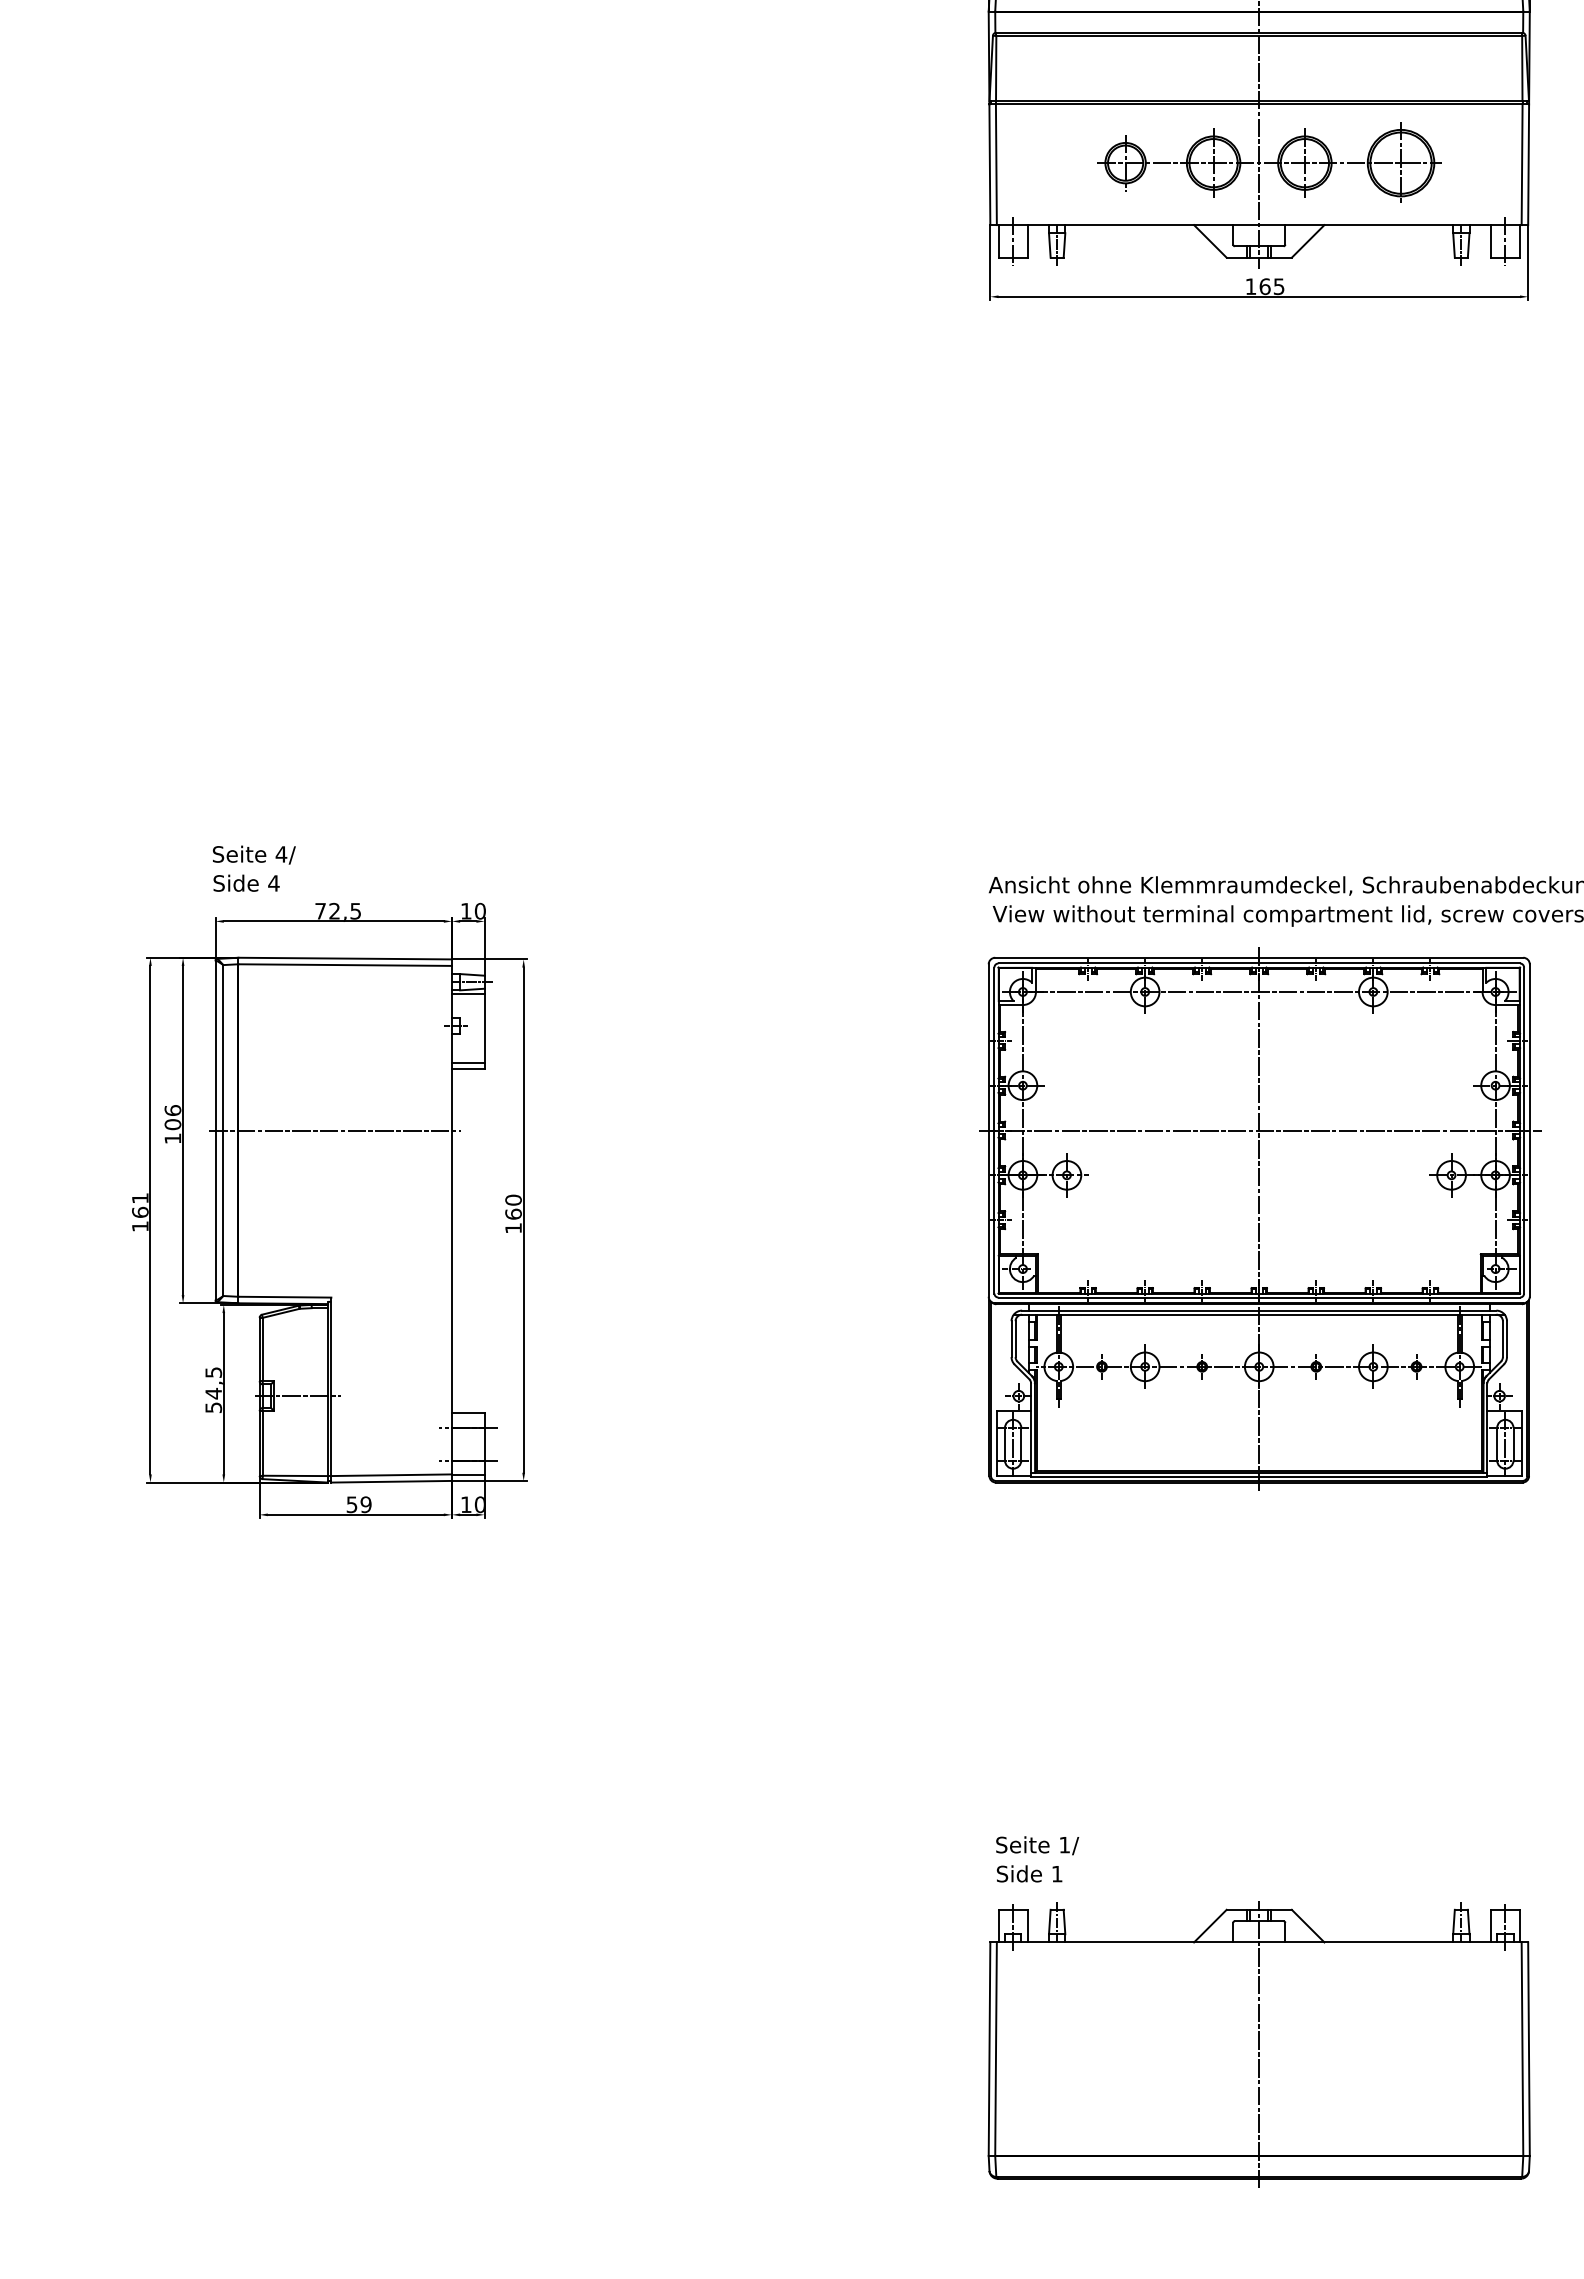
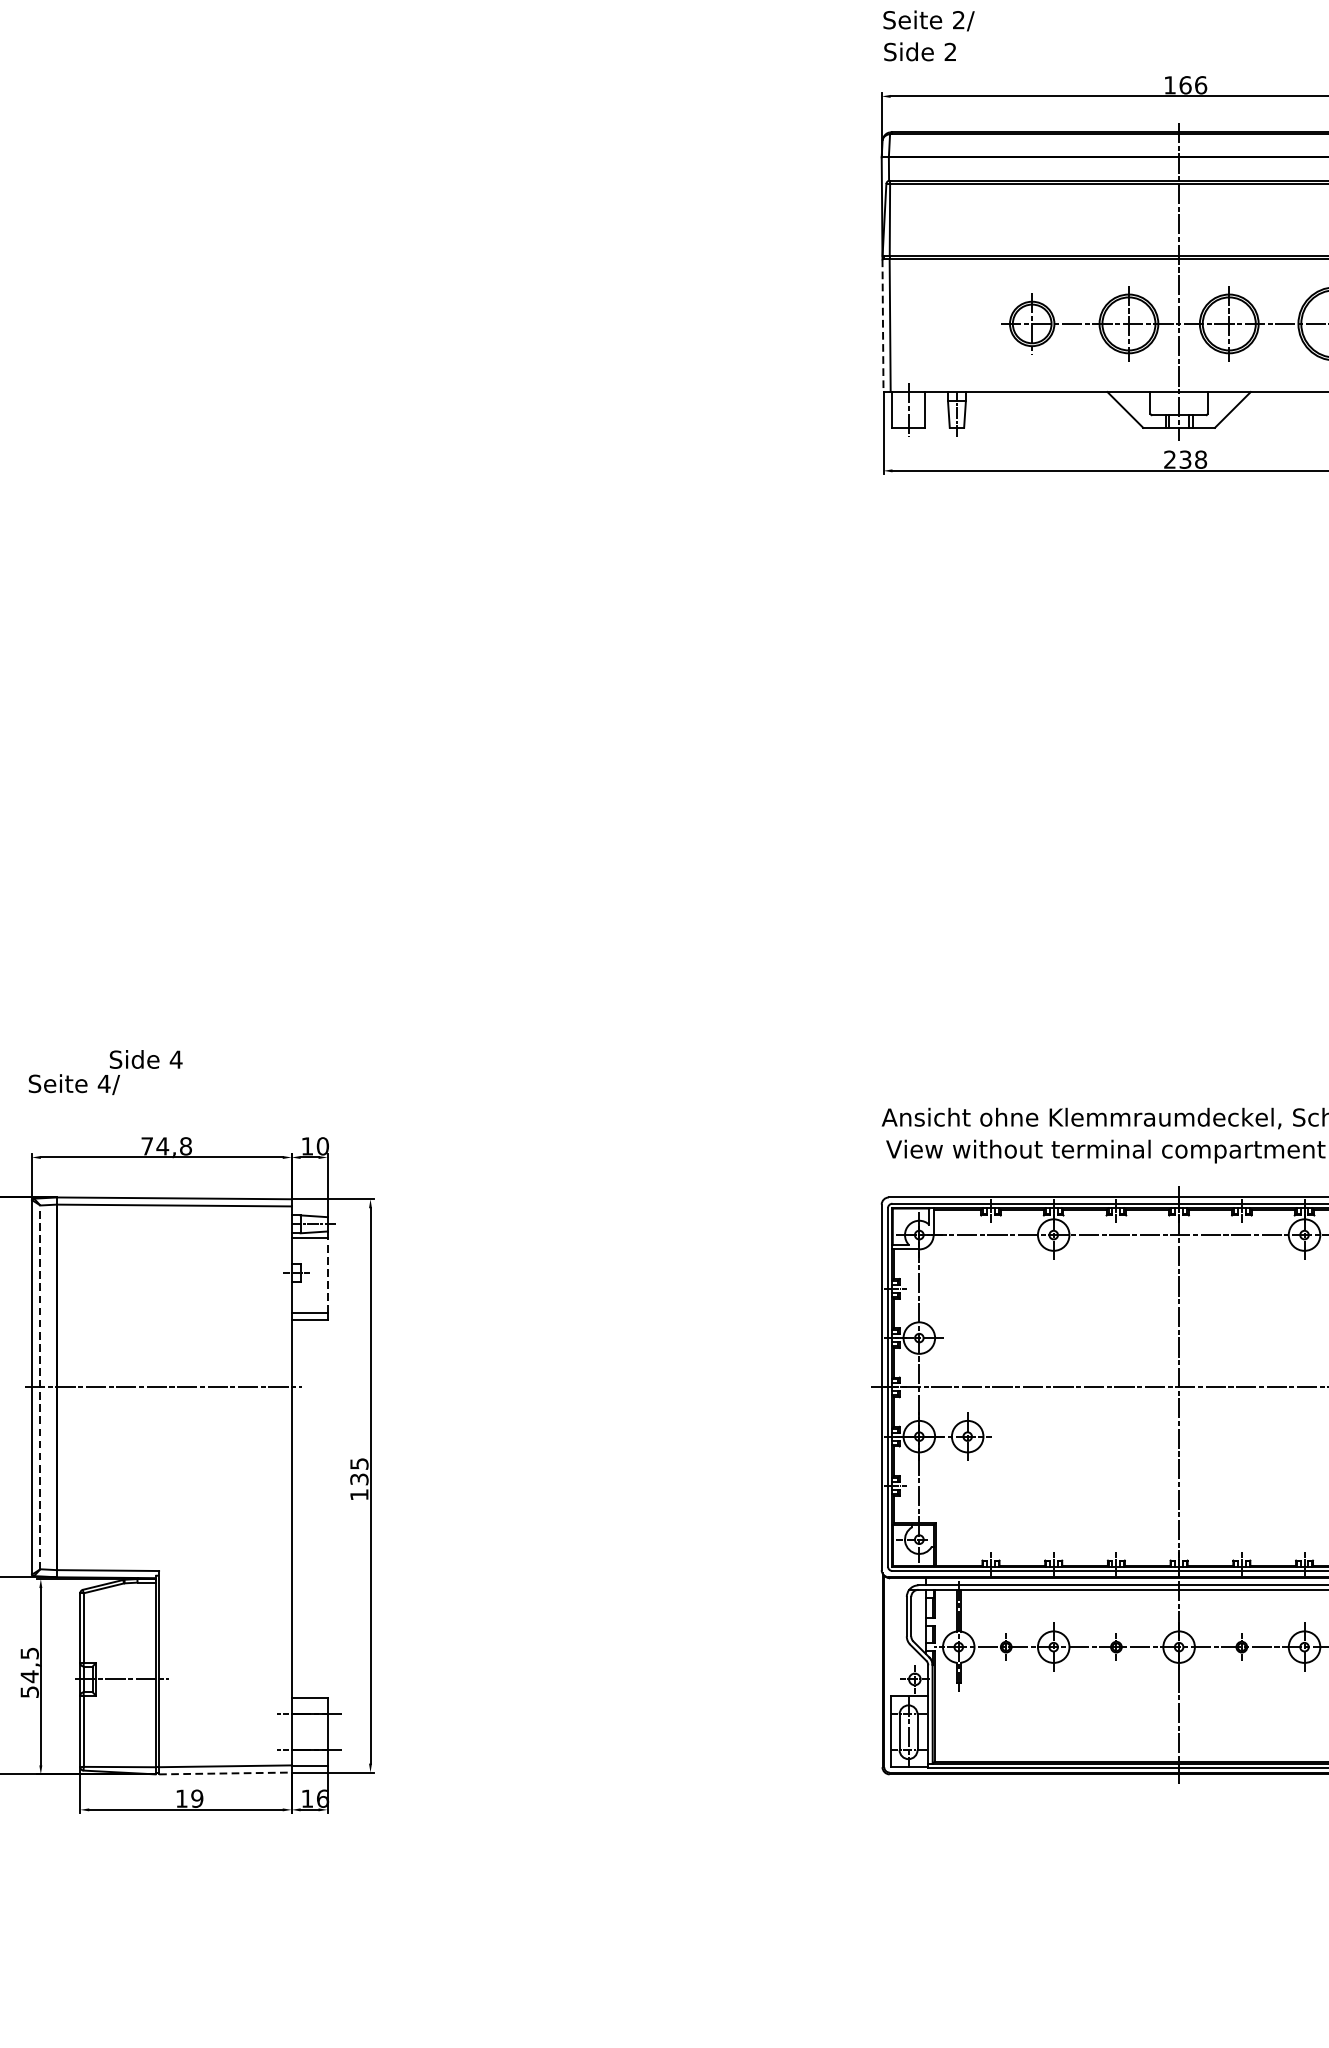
line: (989, 165) -> (882, 326), solid -> dashed
text: (1264, 286) -> (1184, 459), 165 -> 238
text: (246, 882) -> (146, 1058), moved
text: (344, 910) -> (173, 1145), 72,5 -> 74,8
line: (484, 1028) -> (327, 1275), solid -> dashed
line: (223, 1130) -> (40, 1387), solid -> dashed
text: (513, 1206) -> (359, 1470), 160 -> 135
line: (392, 1481) -> (226, 1773), solid -> dashed
text: (351, 1504) -> (181, 1798), 59 -> 19
text: (479, 1504) -> (321, 1798), 10 -> 16

